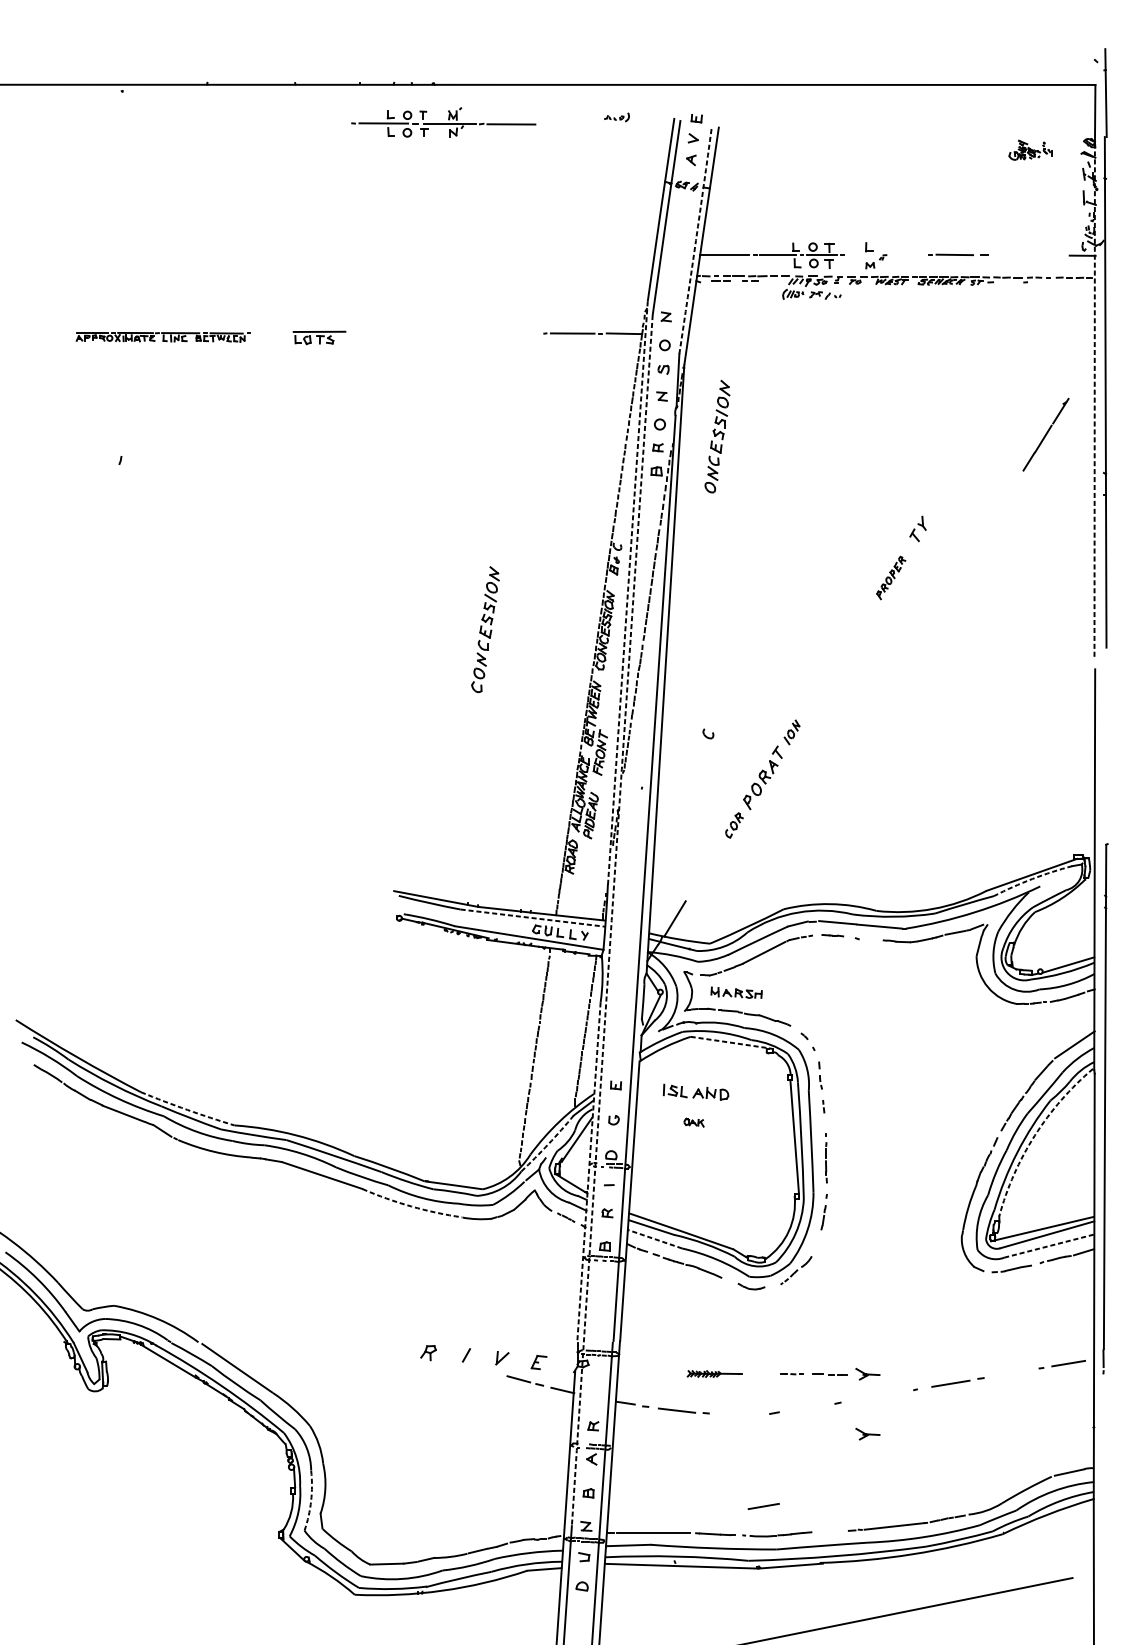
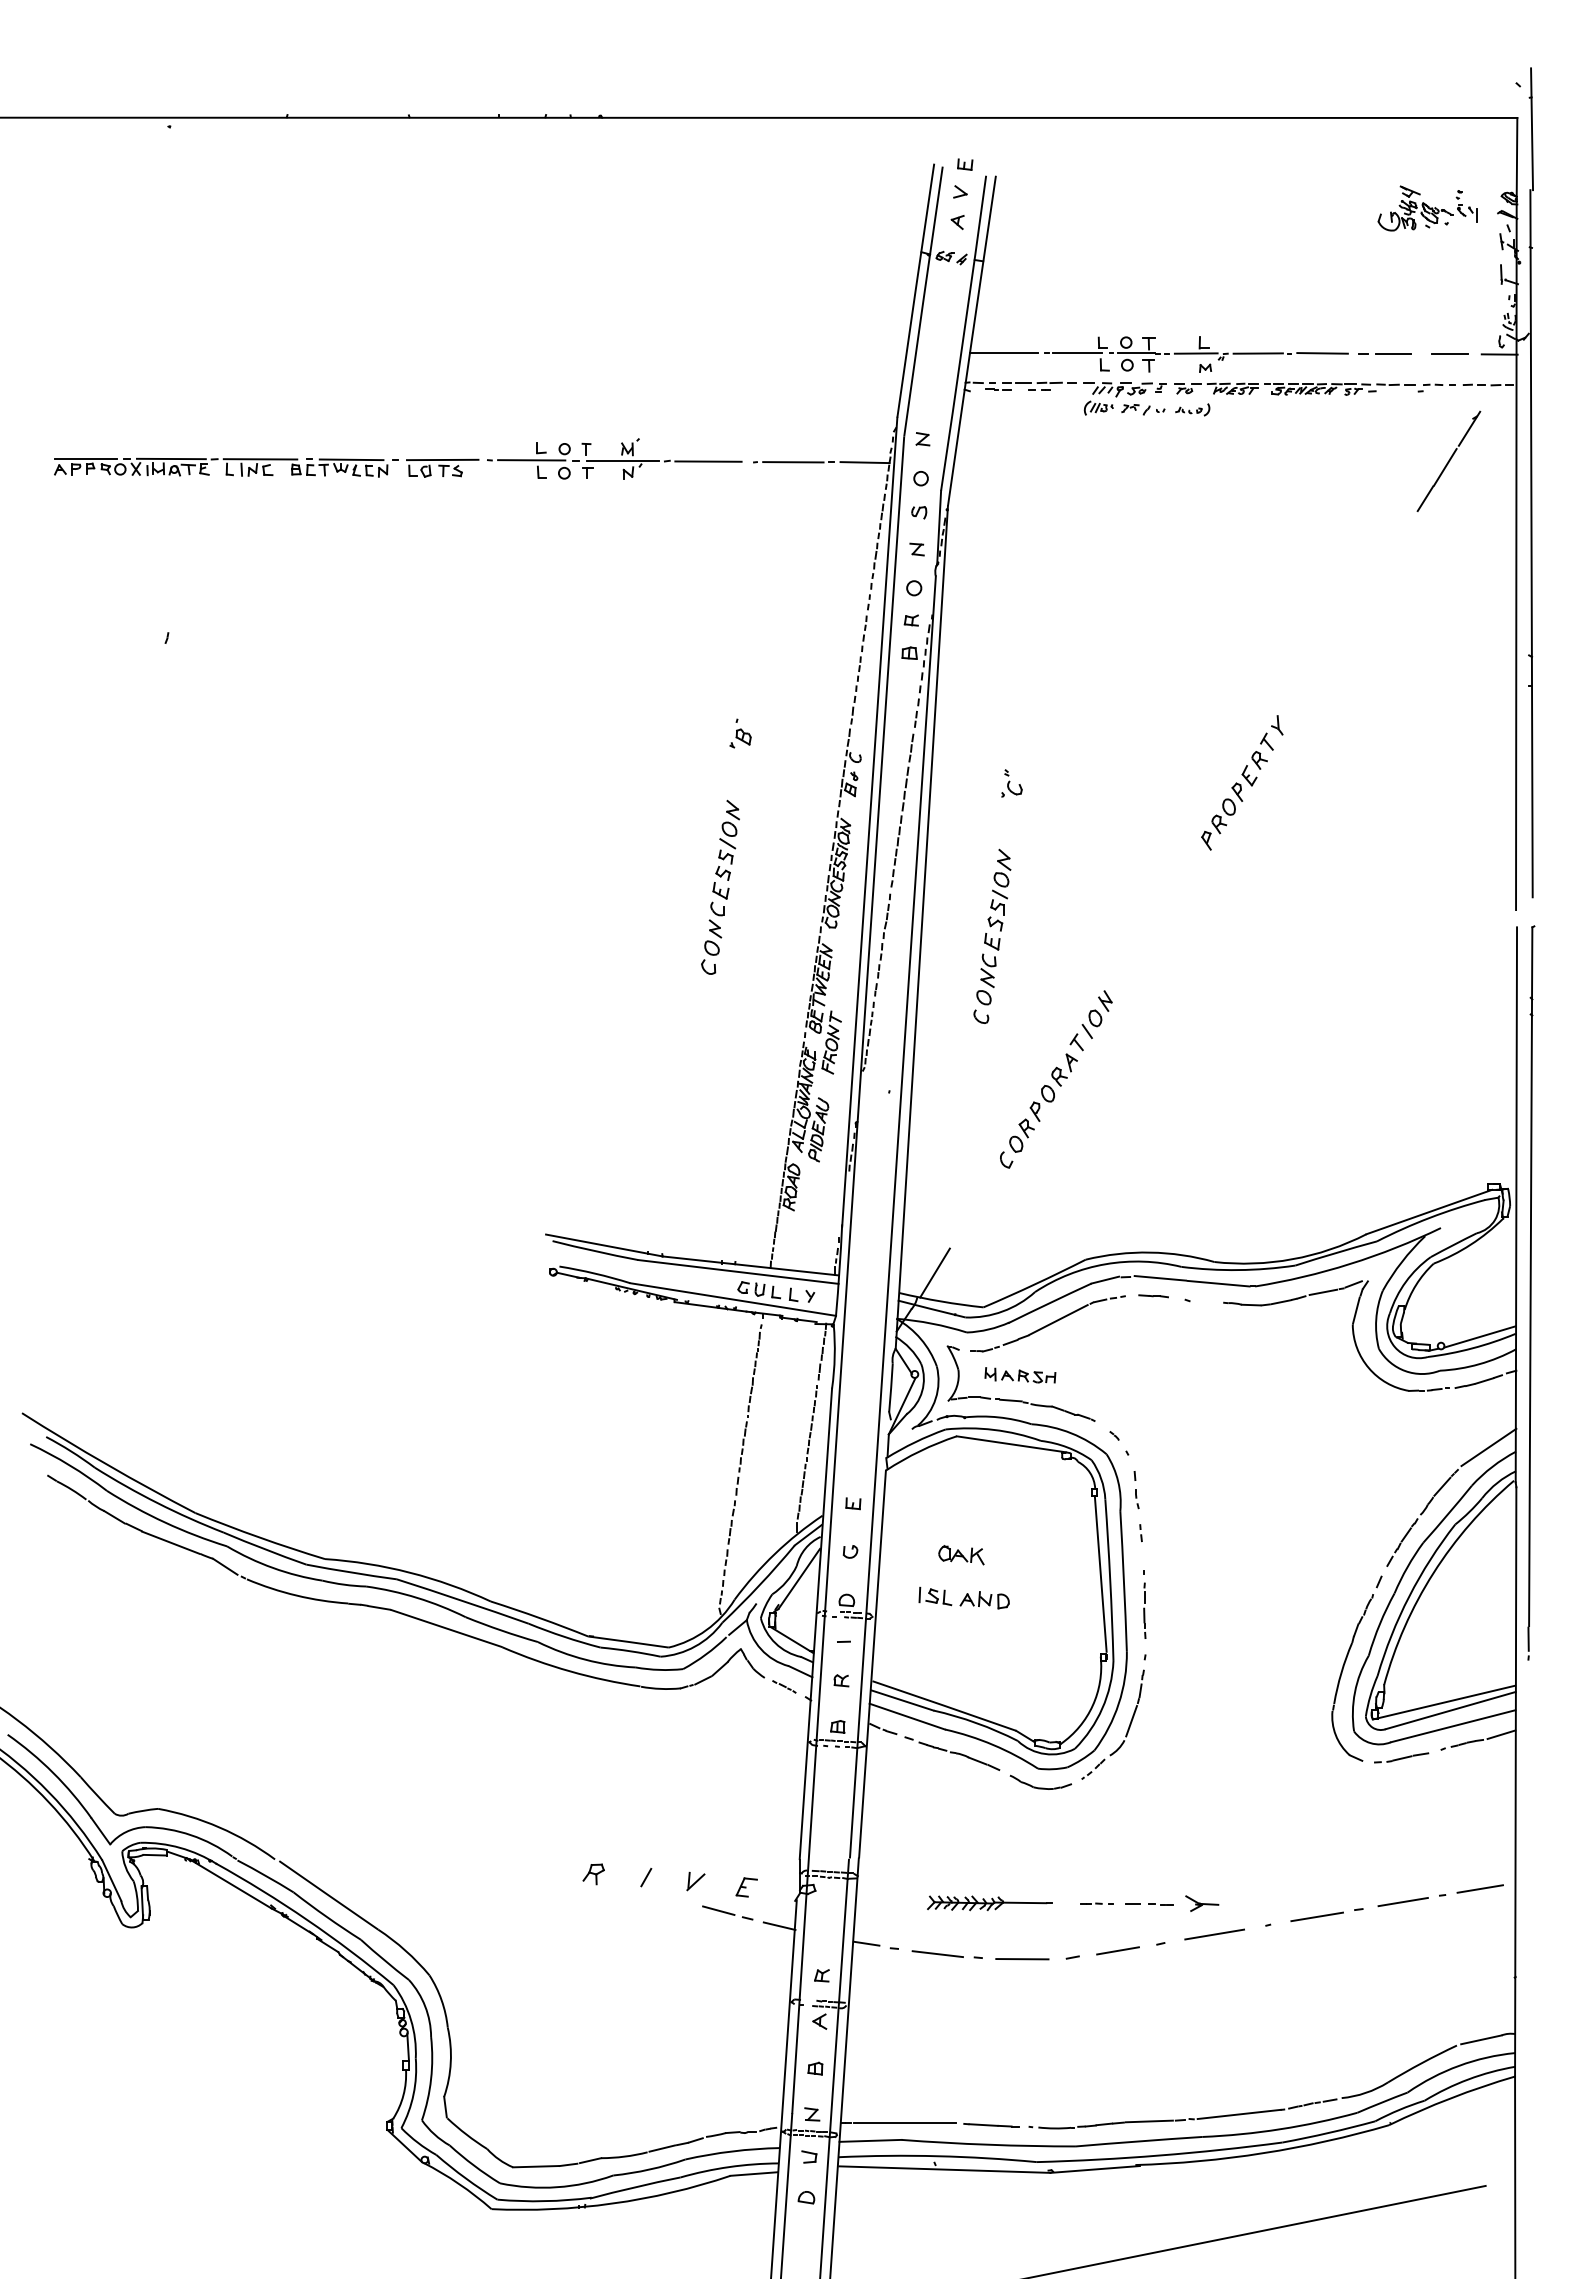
part: (616, 117) -> (1192, 409), moved
part: (443, 122) -> (614, 458), moved
part: (1030, 150) -> (1427, 208), size x1.67
arc: (696, 240) -> (964, 333), dashed -> solid
line: (863, 255) -> (1195, 353), added
line: (907, 255) -> (1257, 353), added
line: (1005, 255) -> (1392, 354), added
line: (1046, 255) -> (1449, 354), added
part: (163, 337) -> (226, 467), size x1.43
line: (1094, 400) -> (1516, 554), dashed -> solid
part: (1045, 434) -> (1448, 460), moved
part: (717, 436) -> (993, 926), moved
part: (534, 529) -> (740, 733), added
part: (730, 565) -> (1011, 783), added
part: (891, 577) -> (1234, 800), size x1.67
line: (627, 593) -> (869, 822), dashed -> solid
part: (485, 629) -> (720, 886), moved
part: (791, 732) -> (1096, 1014), size x1.43
part: (734, 825) -> (1017, 1143), size x1.43
arc: (1032, 878) -> (1430, 1217), dashed -> solid
line: (533, 917) -> (738, 1271), dashed -> solid
arc: (611, 920) -> (847, 1275), dashed -> solid
line: (730, 1042) -> (1011, 1444), dashed -> solid
part: (695, 1091) -> (963, 1597), moved
part: (1105, 1108) -> (1531, 1292), moved
arc: (187, 1109) -> (259, 1537), dashed -> solid
part: (694, 1122) -> (961, 1555), size x1.67
arc: (1034, 1135) -> (1433, 1573), dashed -> solid
arc: (548, 1144) -> (759, 1585), dashed -> solid
line: (588, 1171) -> (815, 1623), dashed -> solid
arc: (411, 1206) -> (570, 1671), dashed -> solid
line: (655, 1239) -> (907, 1716), dashed -> solid
line: (816, 1242) -> (1131, 1721), added
line: (1049, 1246) -> (1453, 1726), dashed -> solid
part: (751, 1286) -> (1040, 1781), size x1.67
line: (1012, 1372) -> (1402, 1901), added
part: (714, 1374) -> (989, 1903), size x1.67
line: (876, 1396) -> (1214, 1934), added
line: (738, 1414) -> (1022, 1959), added
part: (868, 1434) -> (1202, 1986), removed
arc: (311, 1501) -> (431, 2079), dashed -> solid
line: (763, 1506) -> (1117, 1950), moved
line: (829, 1531) -> (1148, 2121), added

